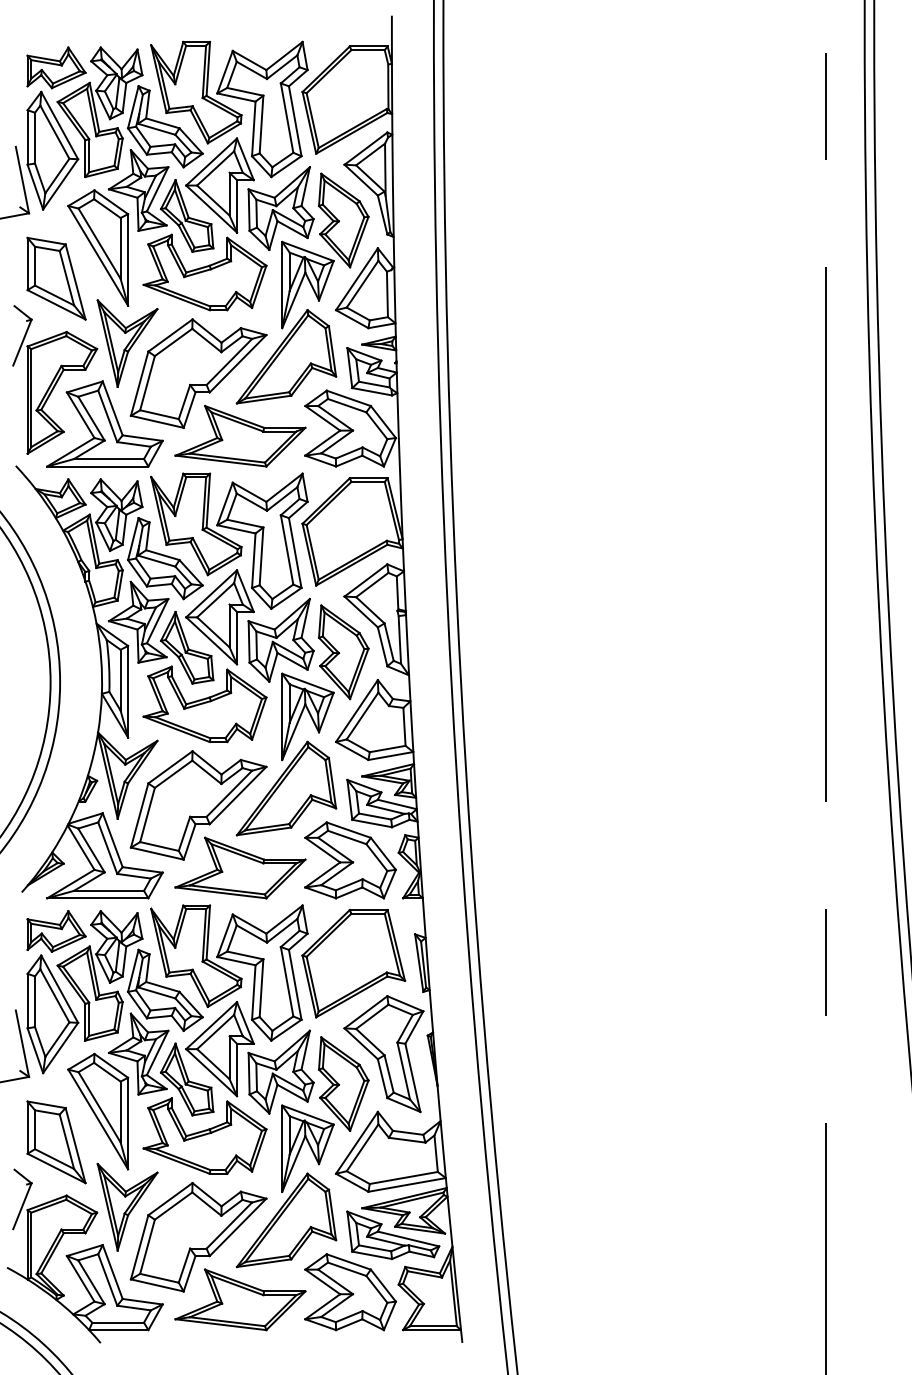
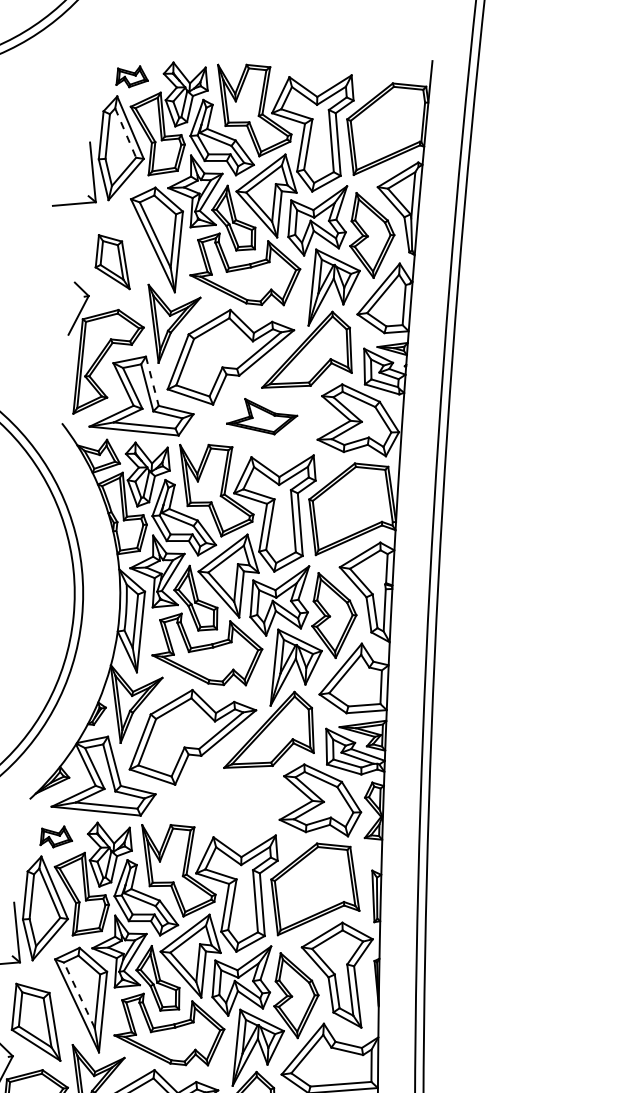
part: (56, 67) -> (132, 76), size x0.6
line: (55, 132) -> (126, 133), solid -> dashed
part: (56, 278) -> (114, 261), size x0.7
line: (112, 408) -> (152, 381), solid -> dashed
part: (240, 435) -> (262, 416), size x0.6
part: (240, 867) -> (224, 796), removed
part: (56, 931) -> (56, 836), size x0.6
line: (99, 1107) -> (79, 995), solid -> dashed

